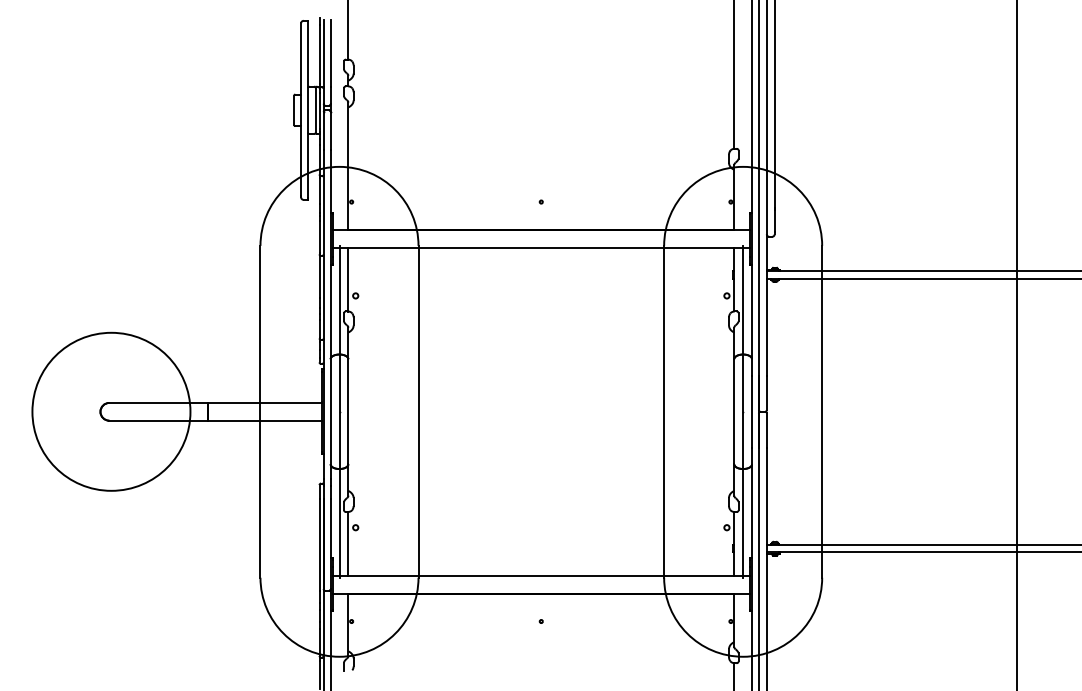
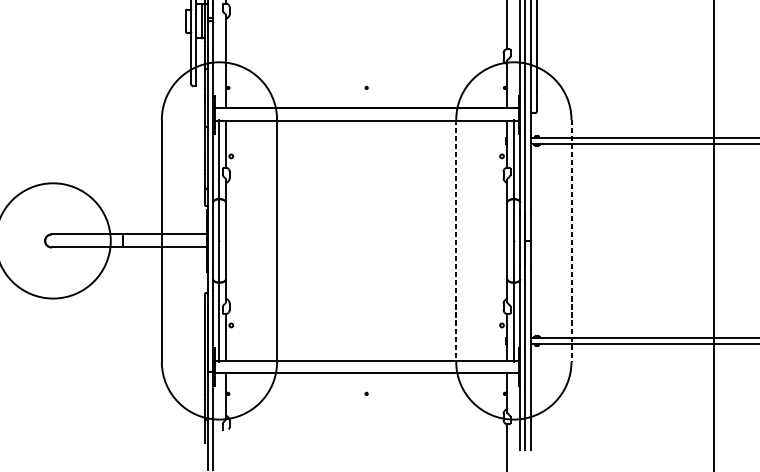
line: (664, 411) -> (456, 240), solid -> dashed
line: (822, 411) -> (571, 240), solid -> dashed

